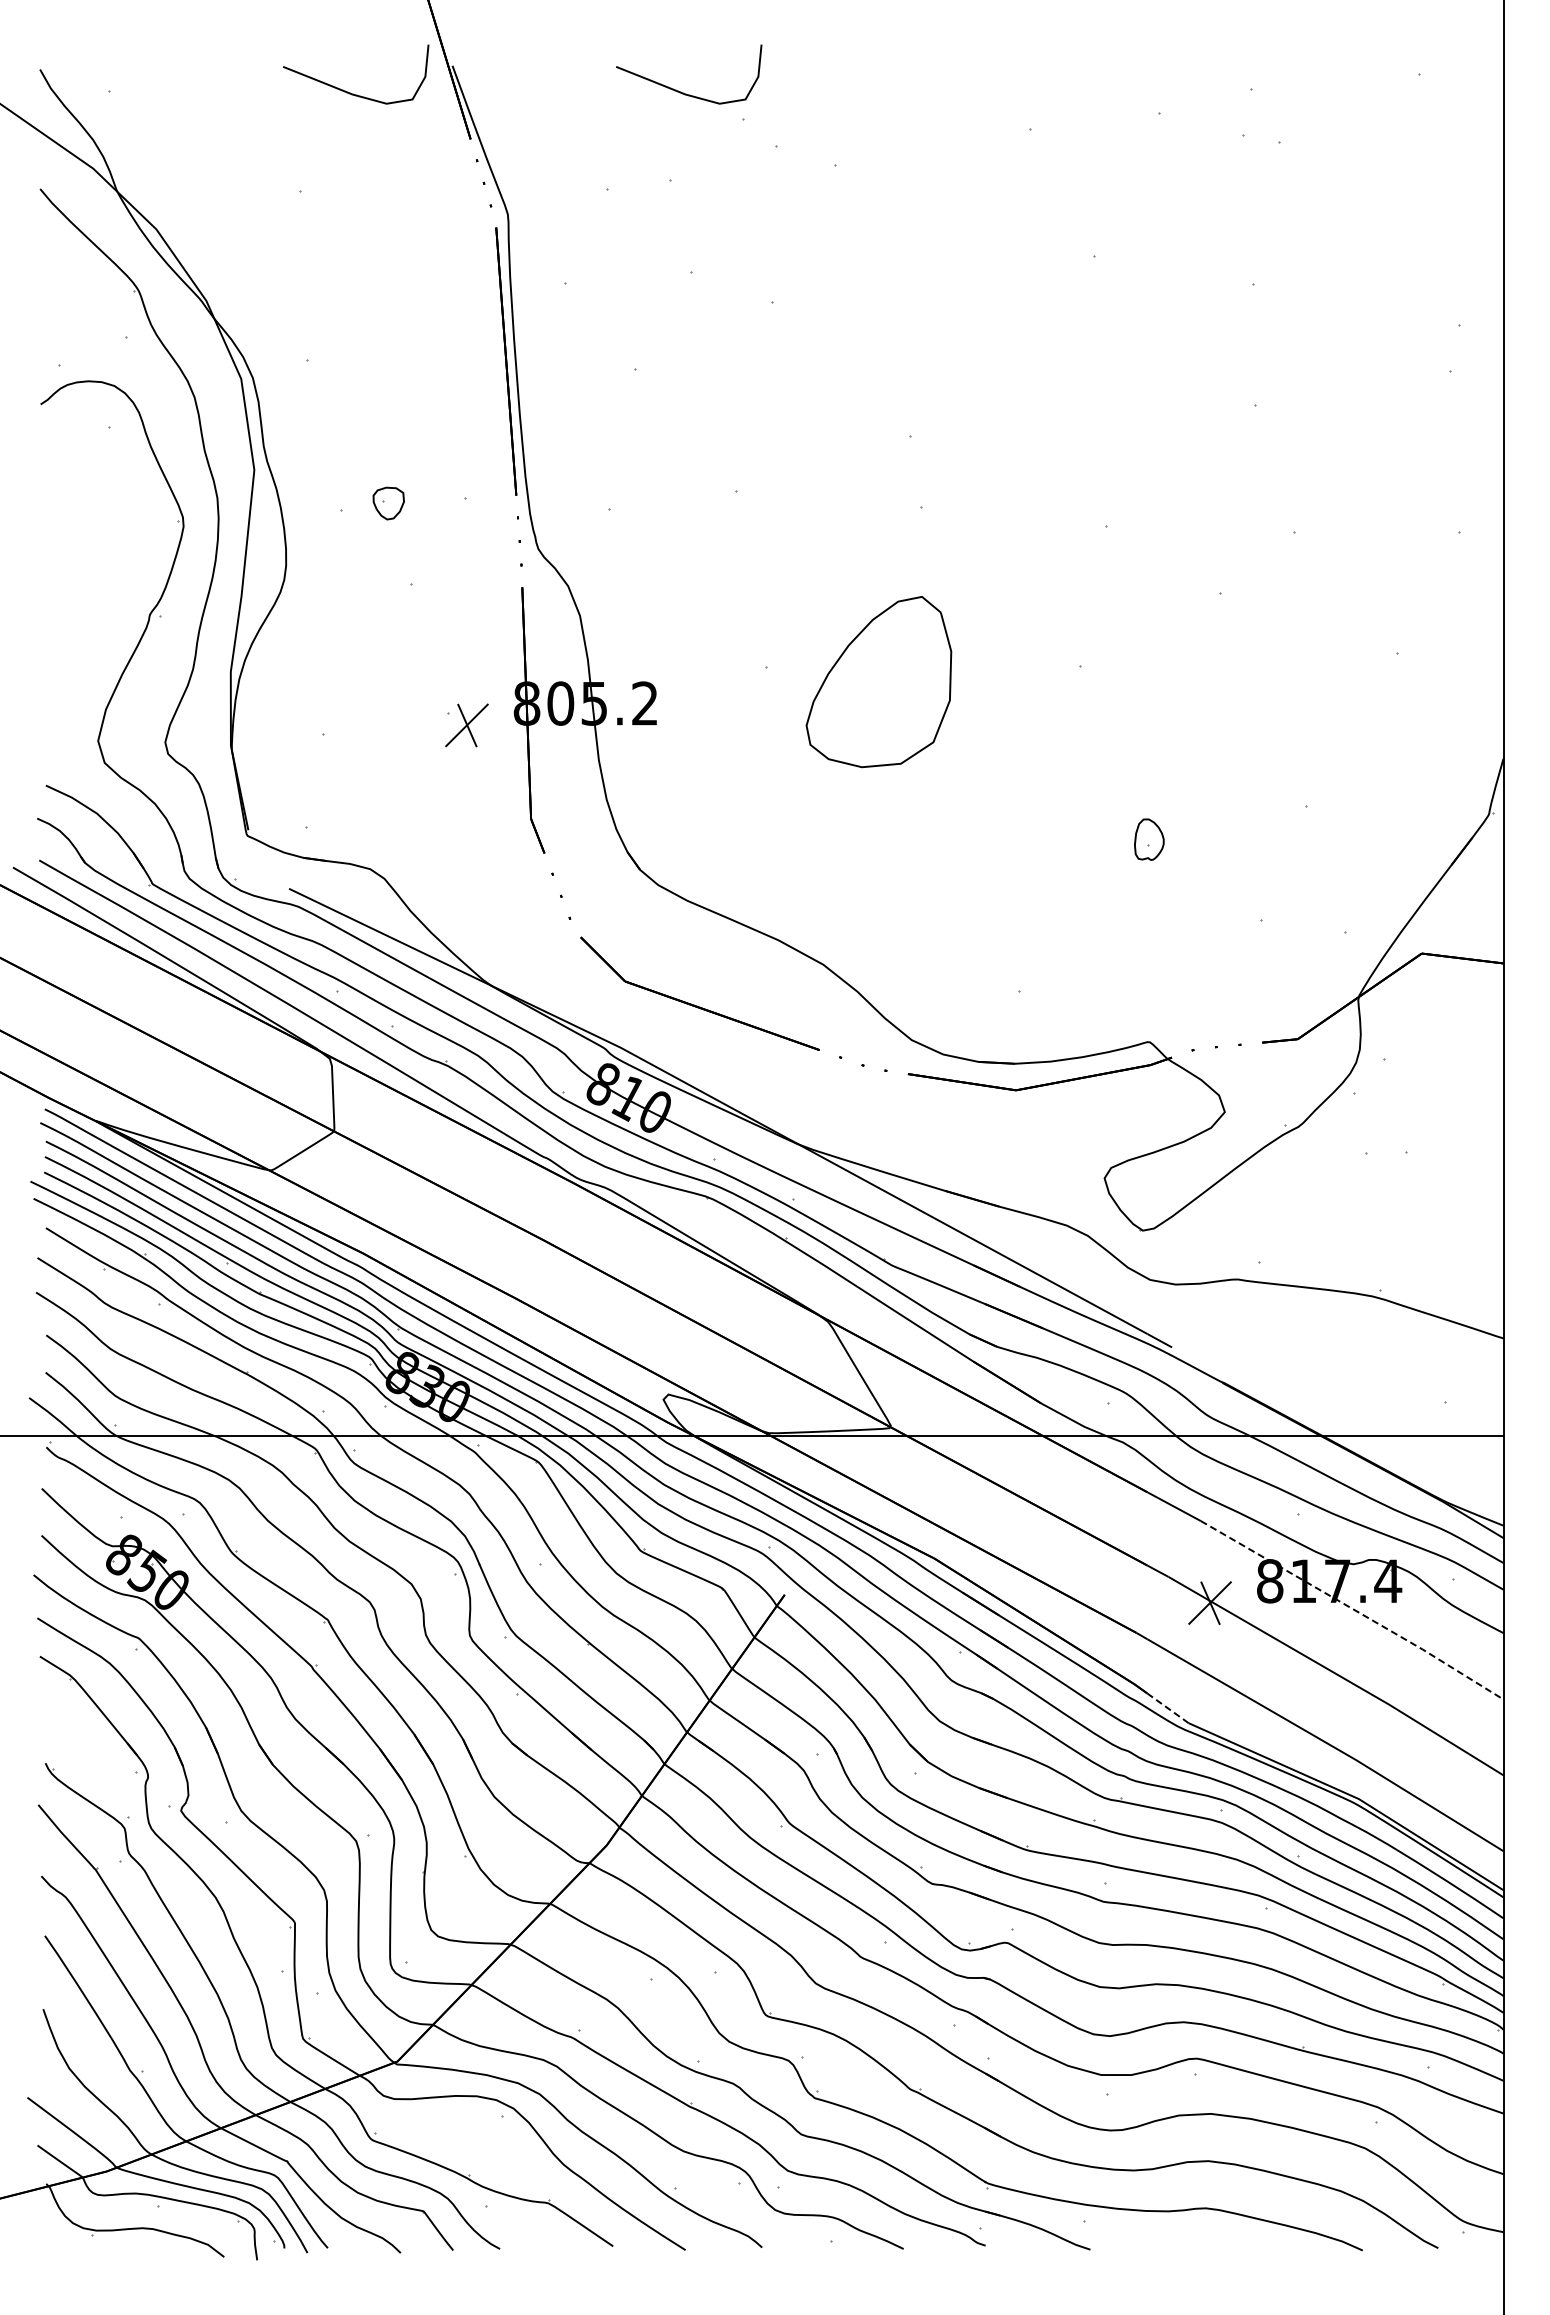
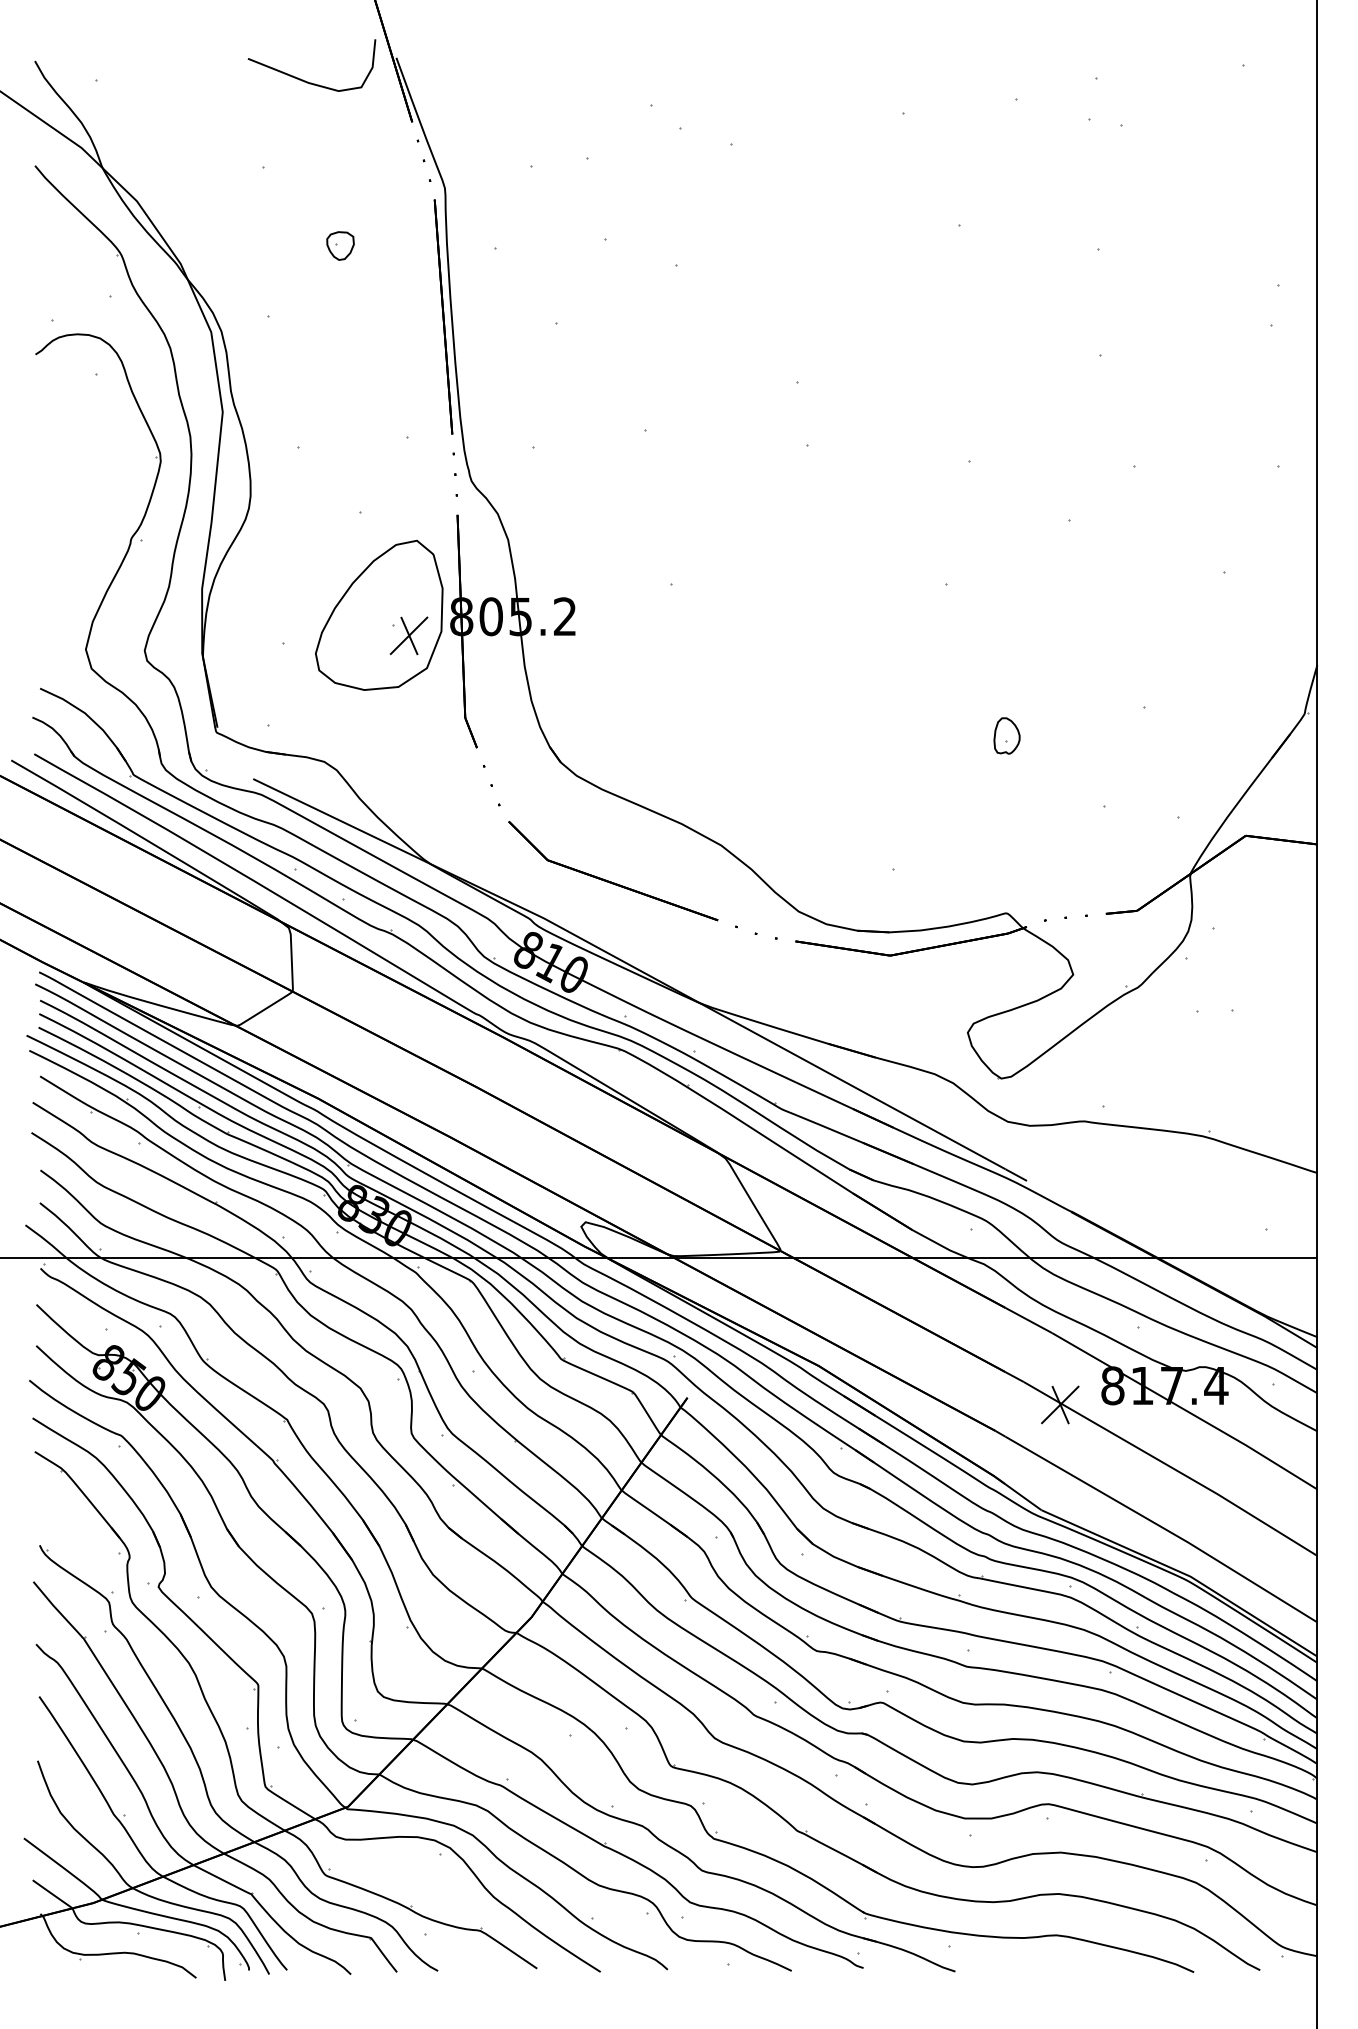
curve: (681, 91) -> (597, 80), removed
part: (388, 503) -> (340, 245), moved
part: (878, 682) -> (378, 615), moved
line: (1353, 1609) -> (1185, 1410), dashed -> solid
line: (1168, 1708) -> (1023, 1497), dashed -> solid

